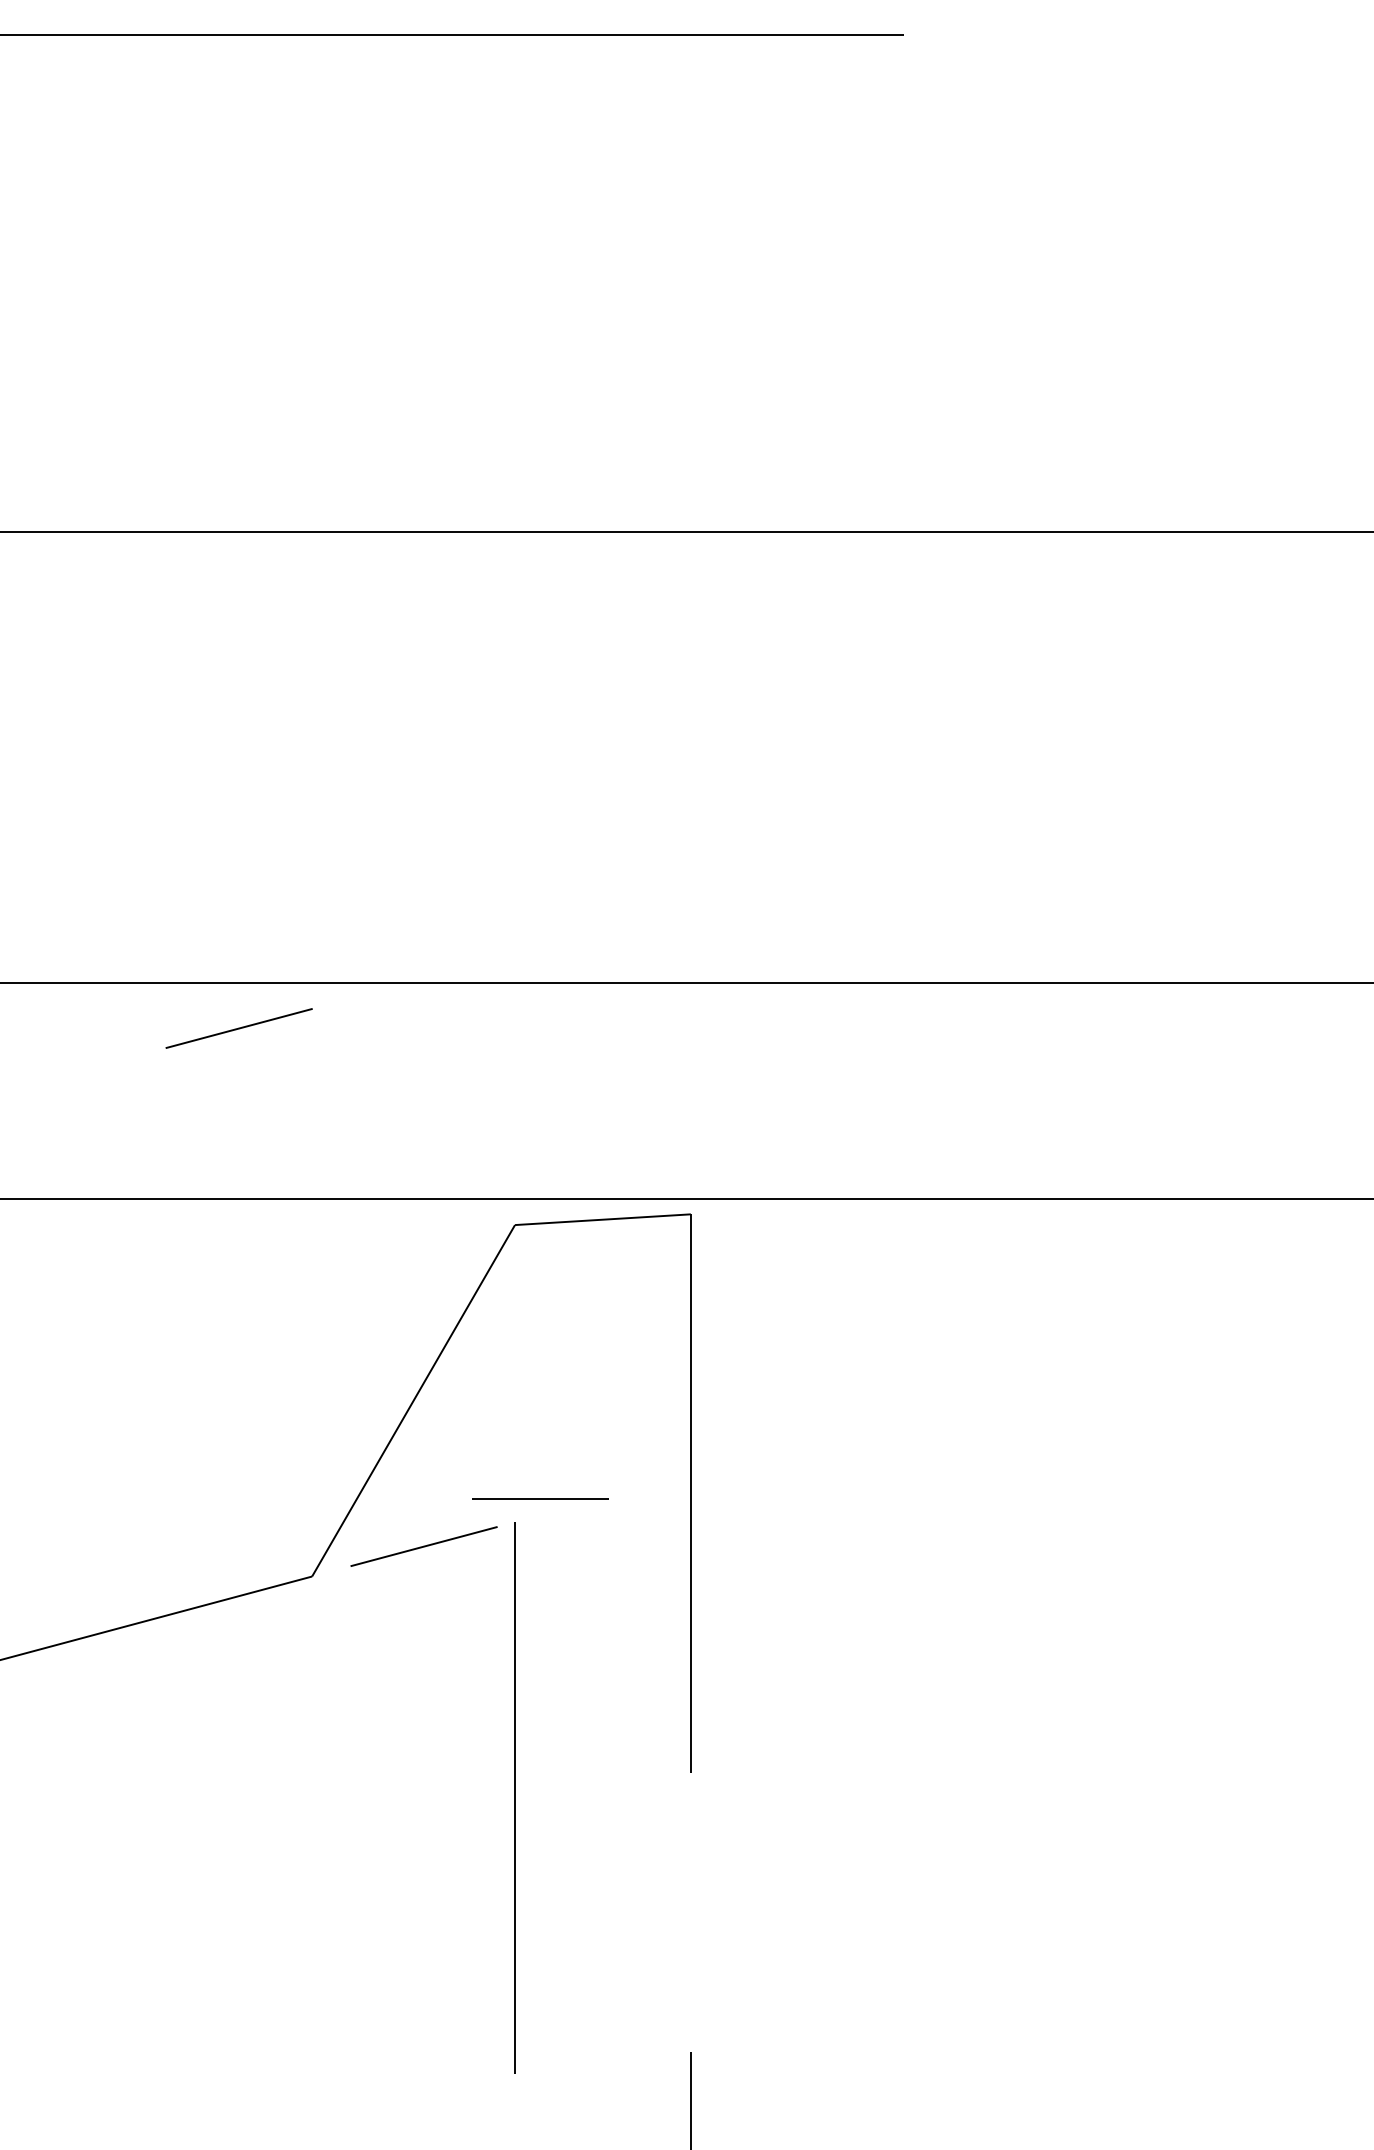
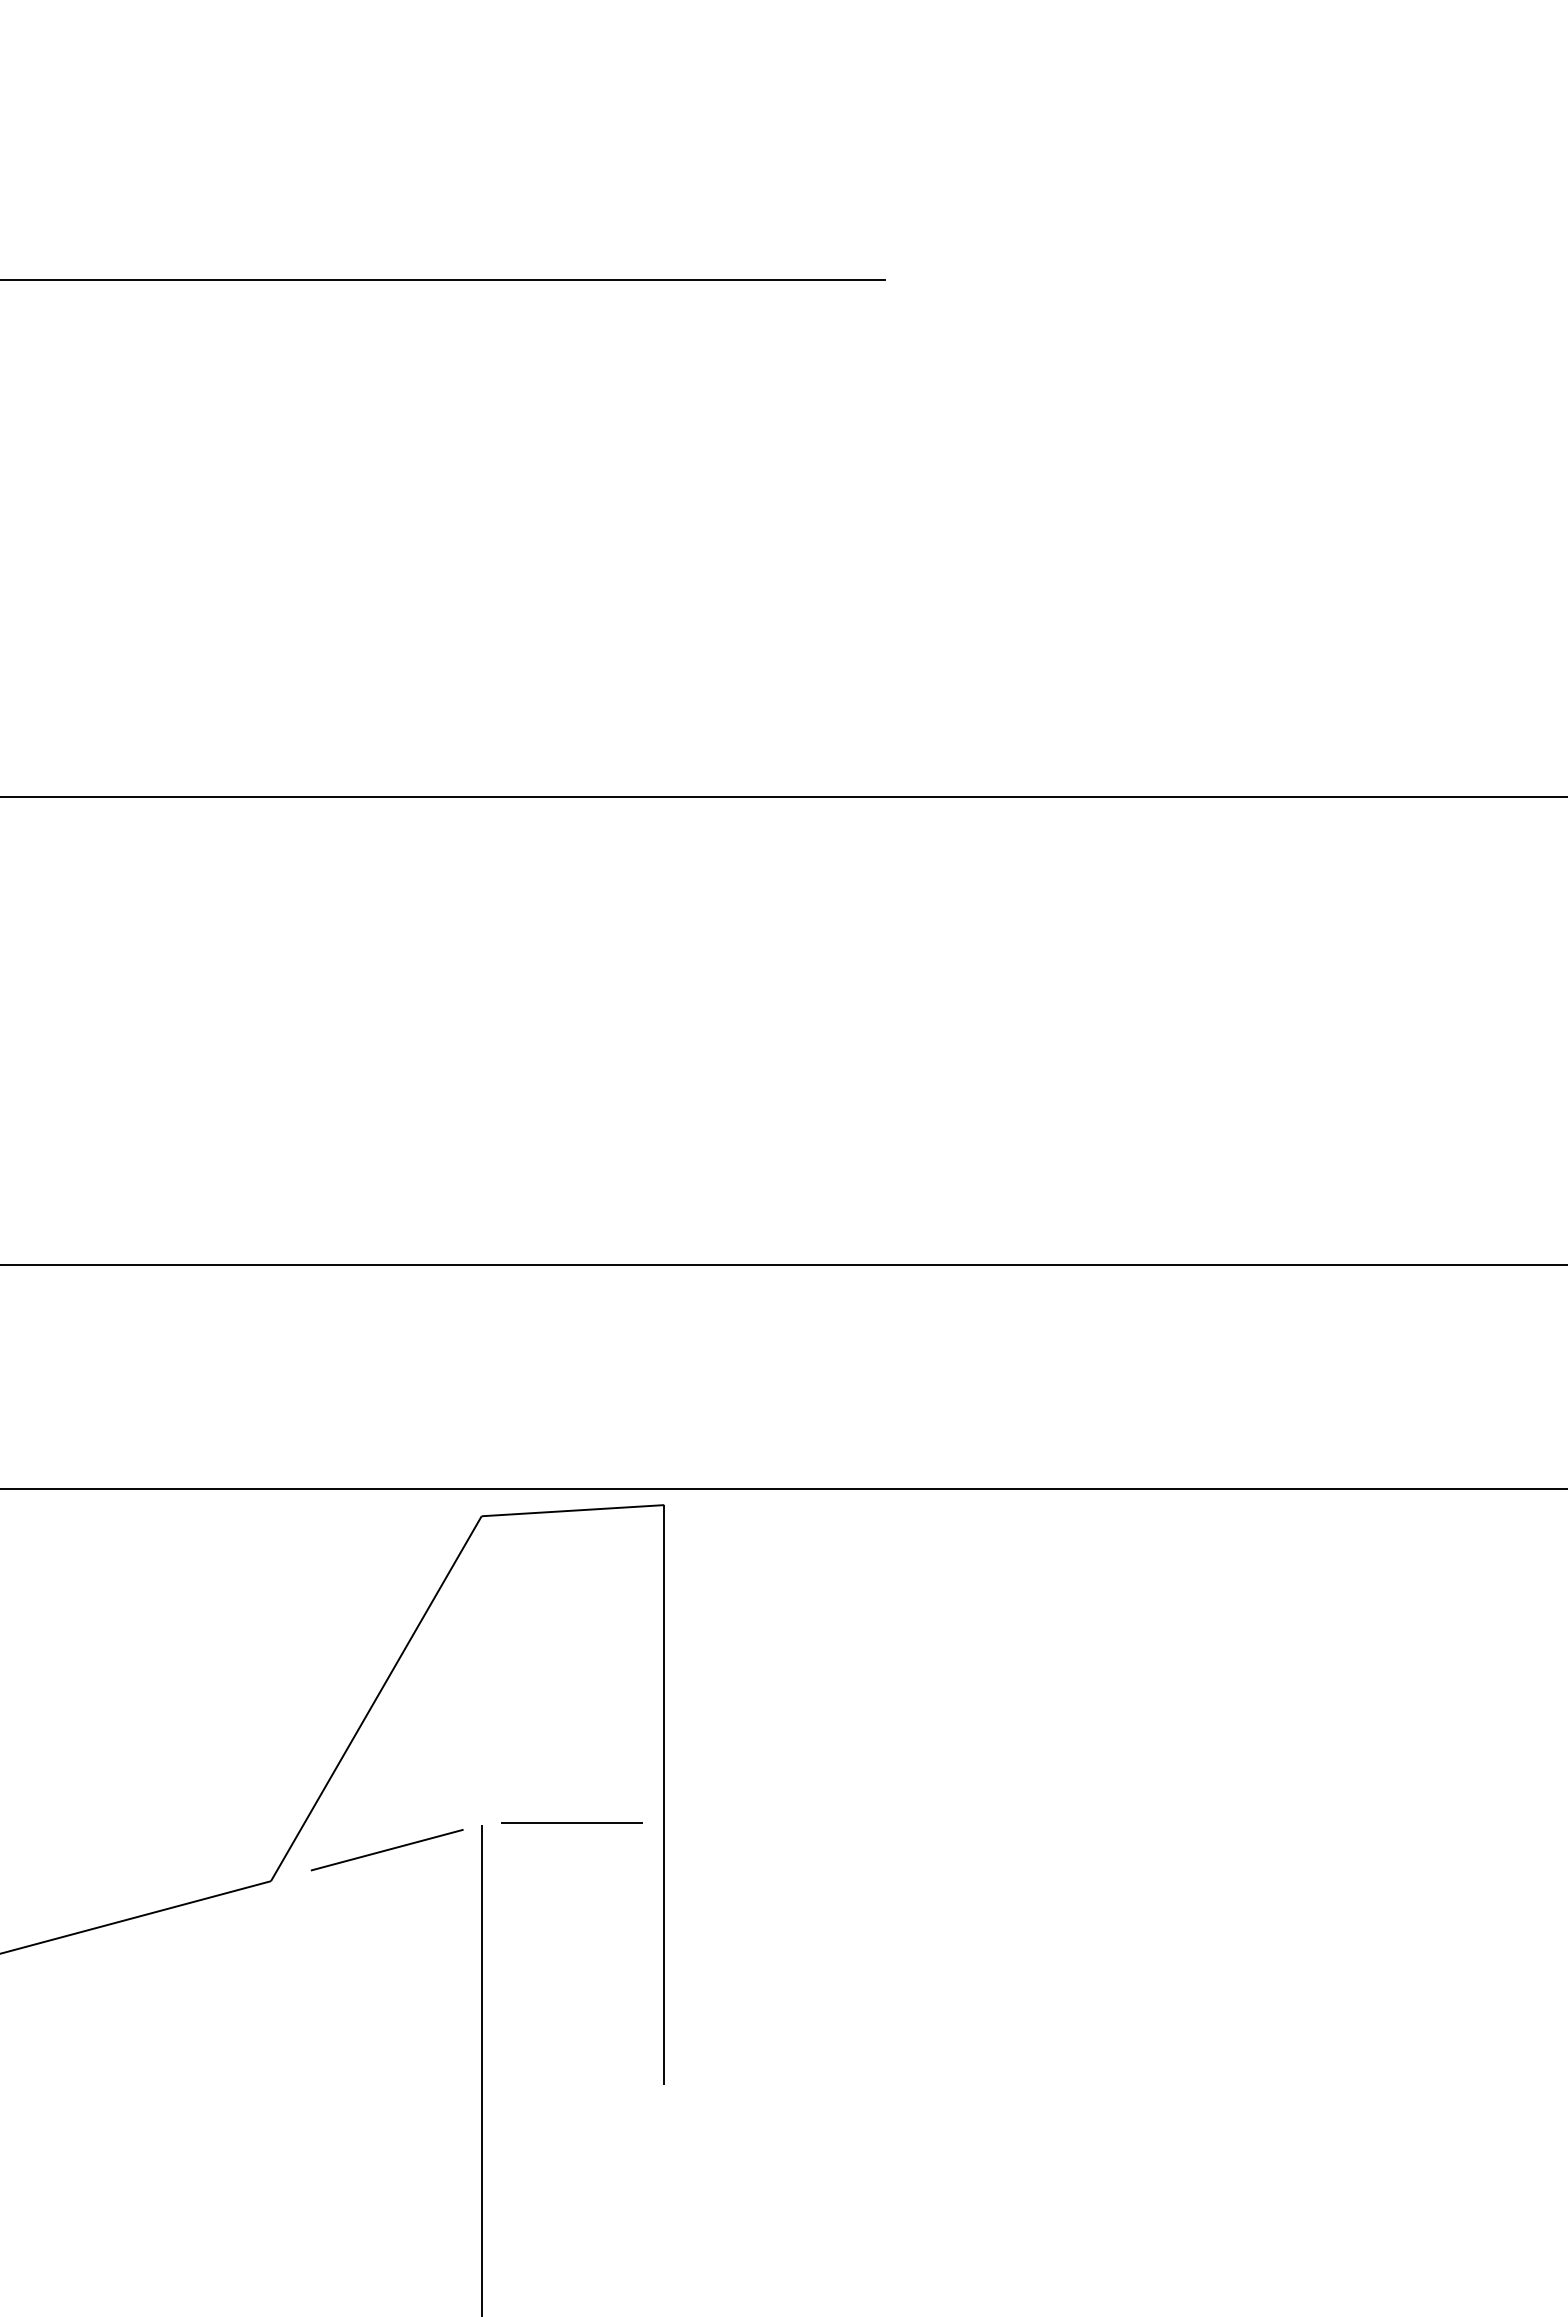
line: (238, 1028) -> (194, 1312), removed
line: (539, 1497) -> (571, 1822), moved

